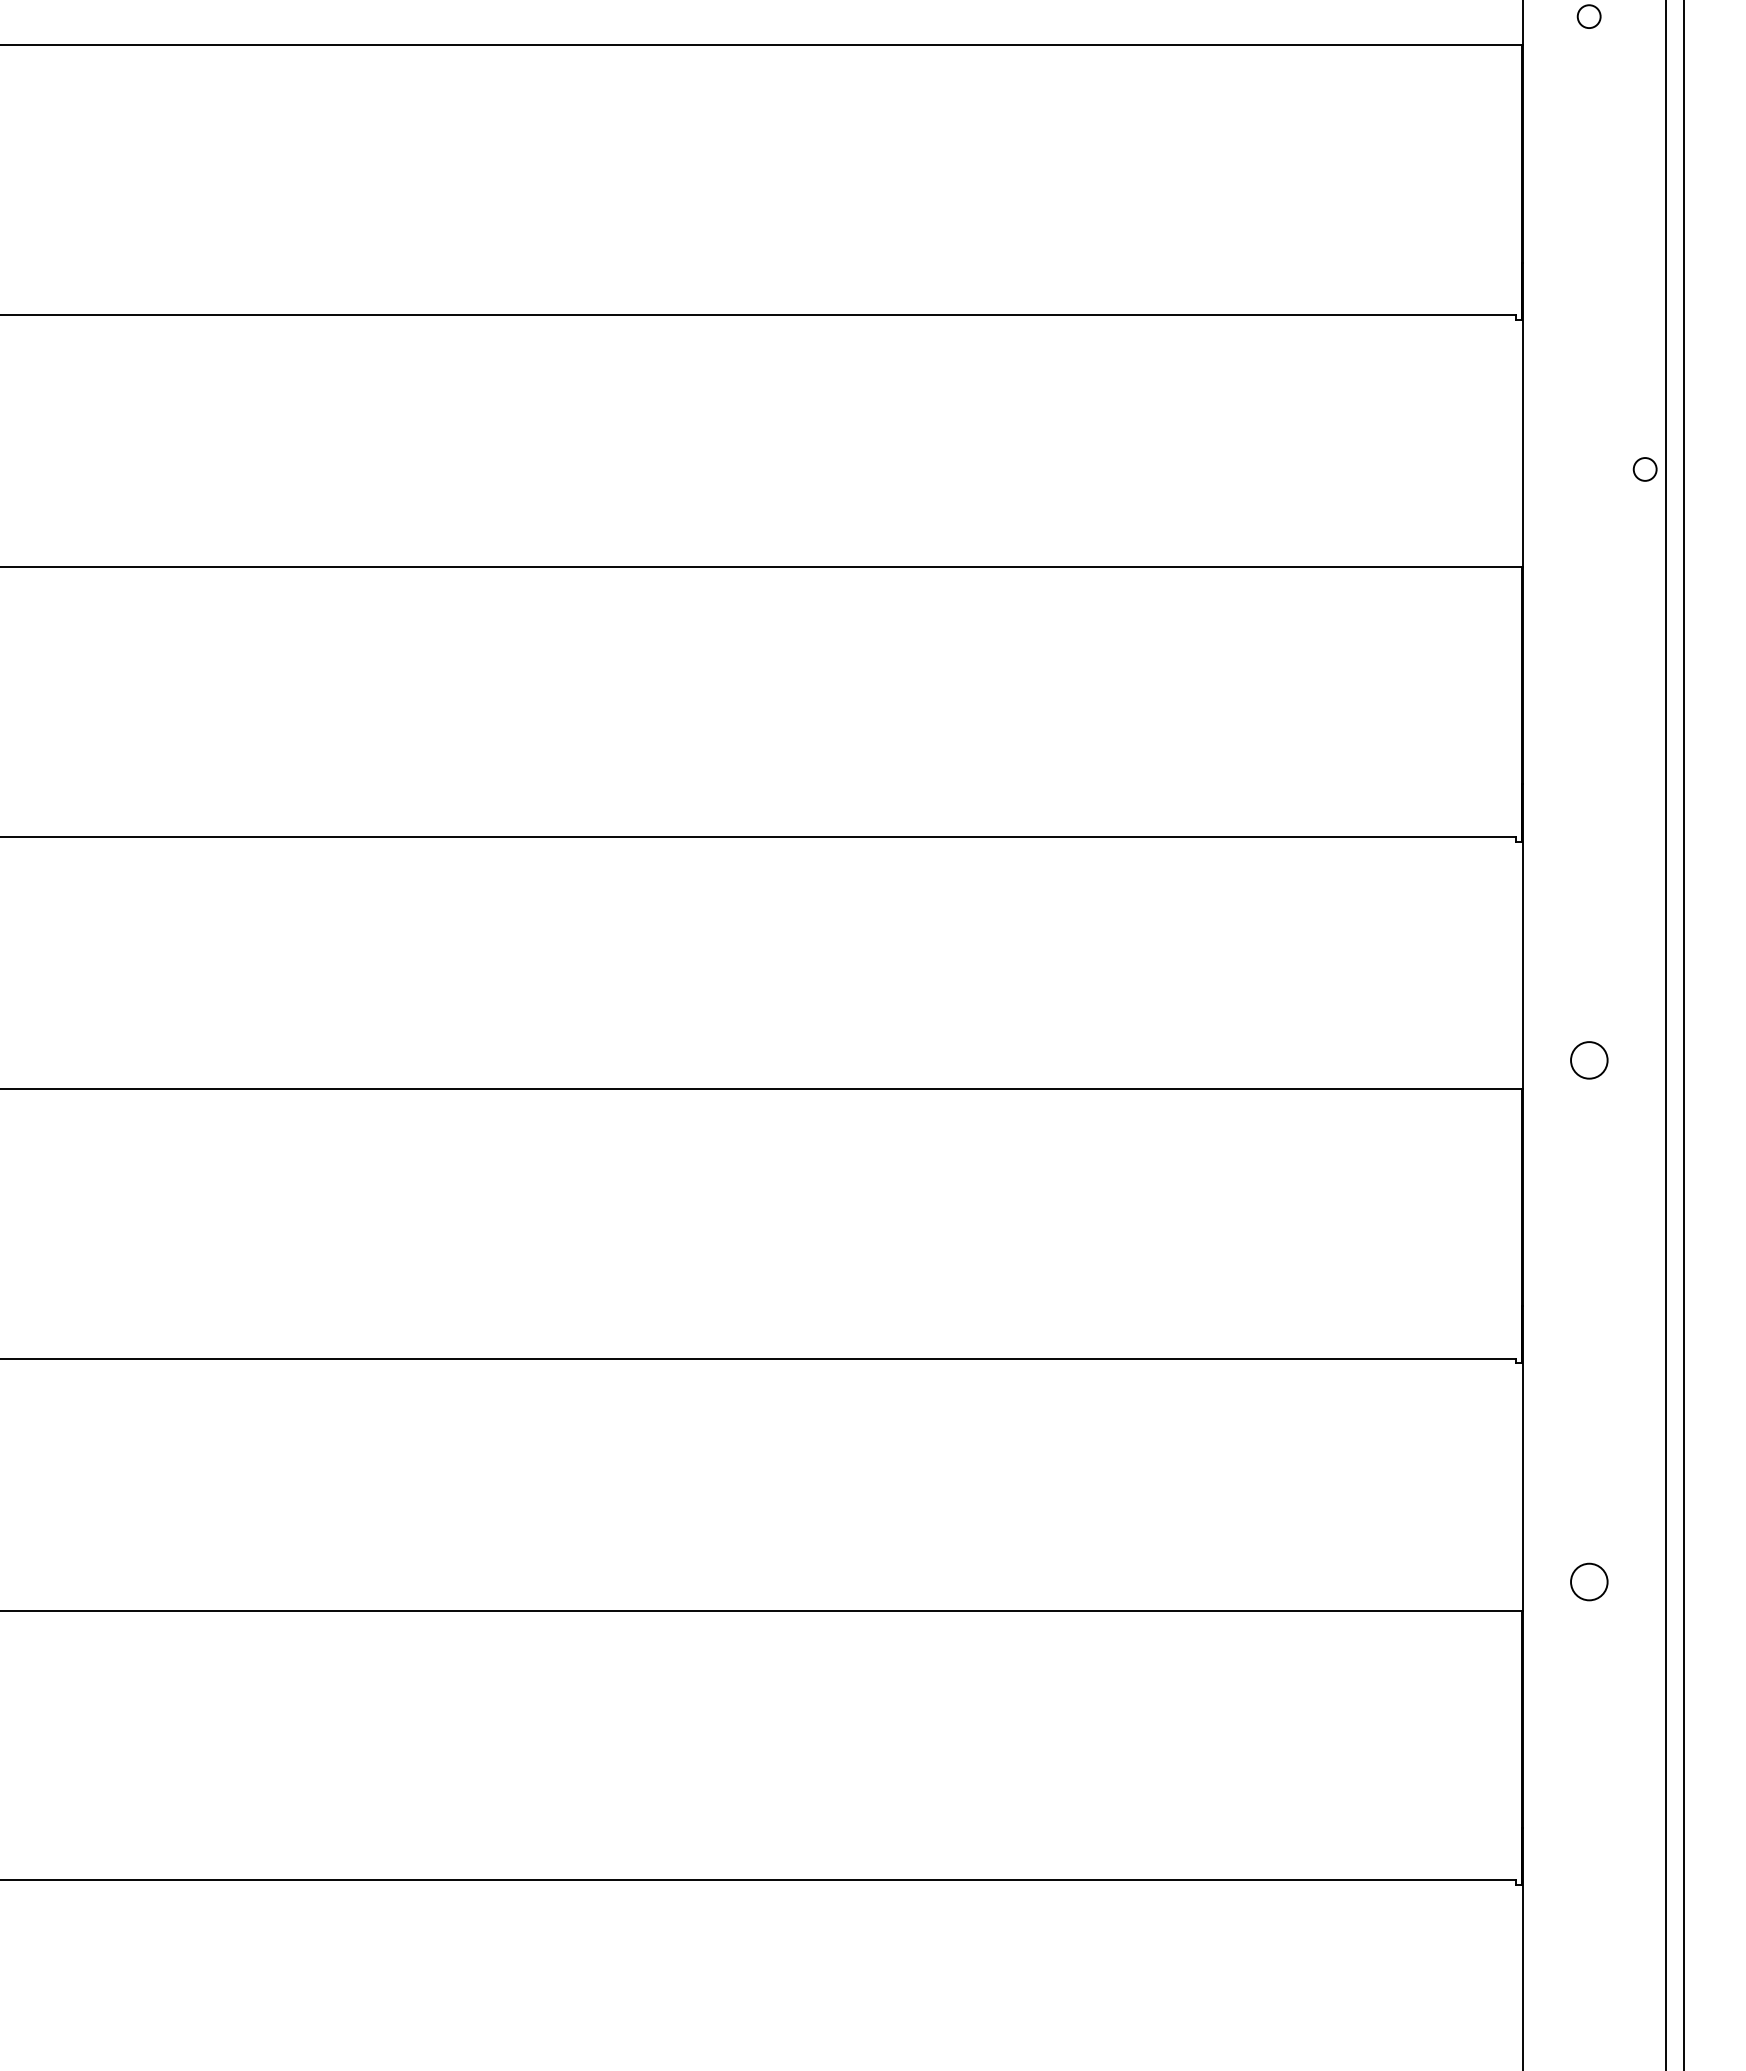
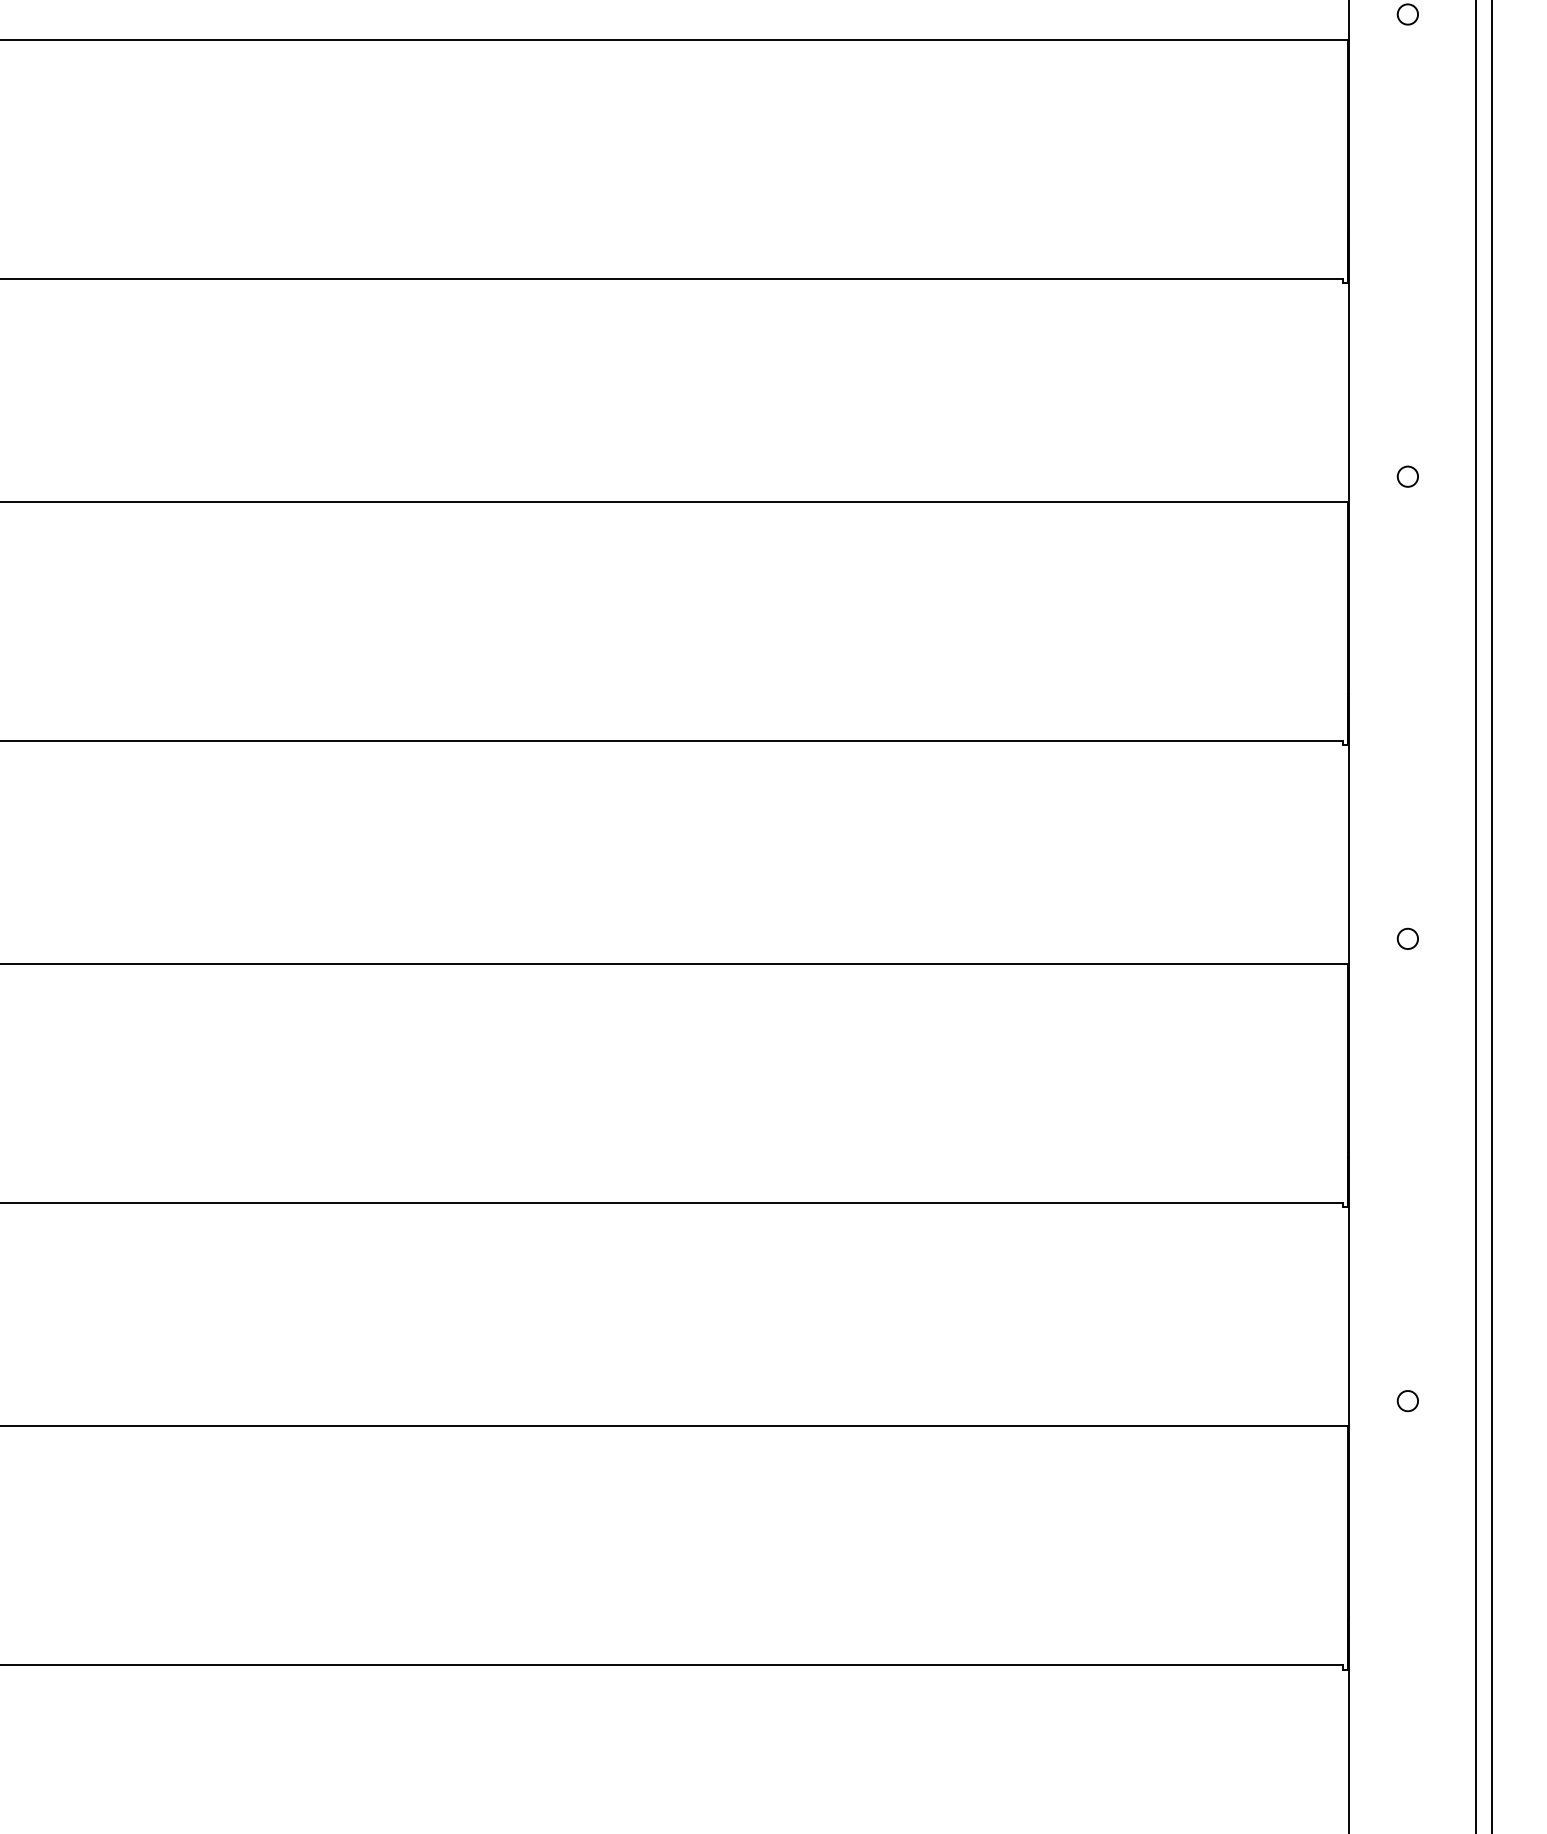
circle: (1644, 469) -> (1407, 476), moved
circle: (1588, 1059) -> (1407, 938), size x0.62
circle: (1588, 1581) -> (1407, 1400), size x0.62

